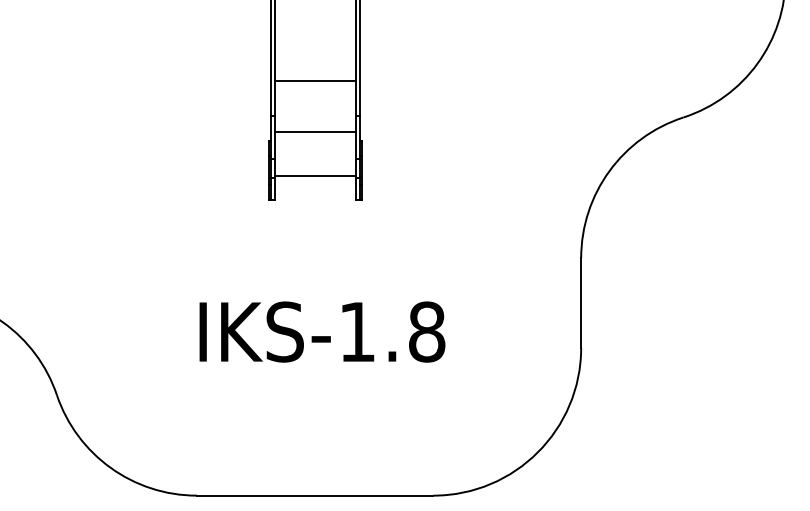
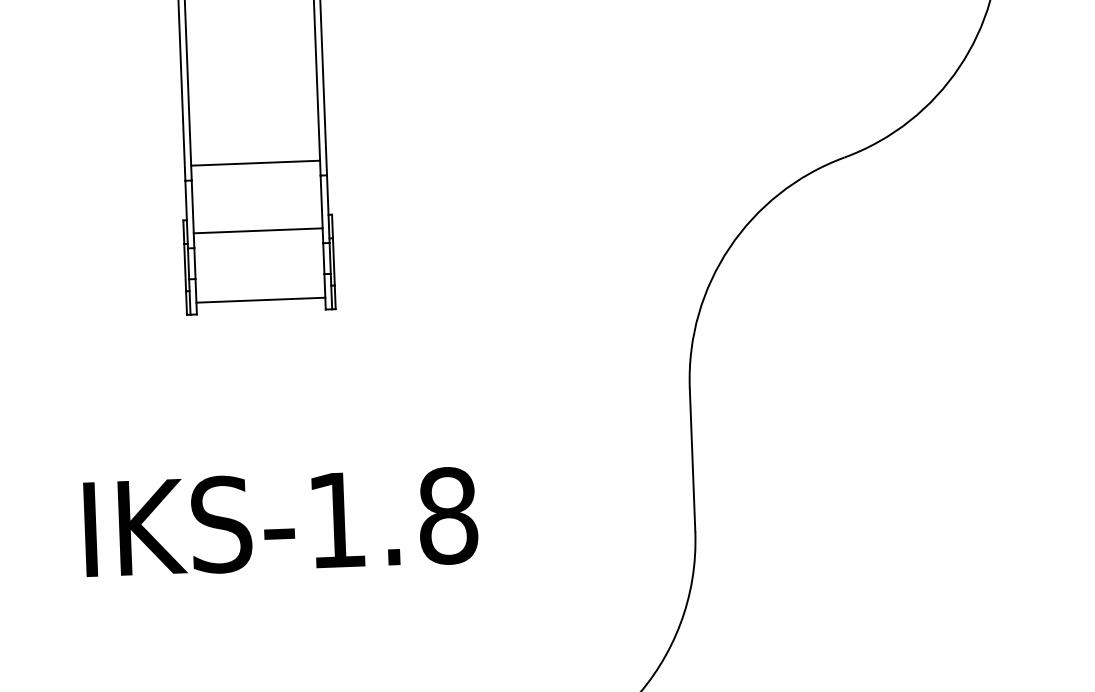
line: (314, 80) -> (254, 162), moved
line: (314, 132) -> (257, 231), moved
line: (314, 175) -> (259, 299), moved

